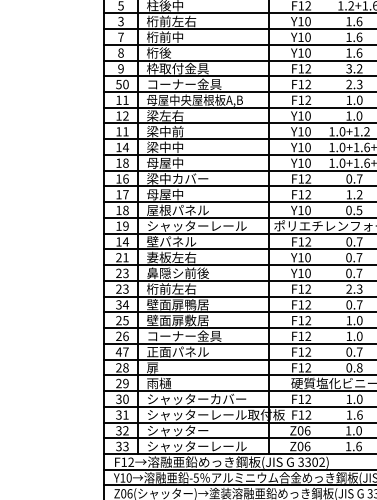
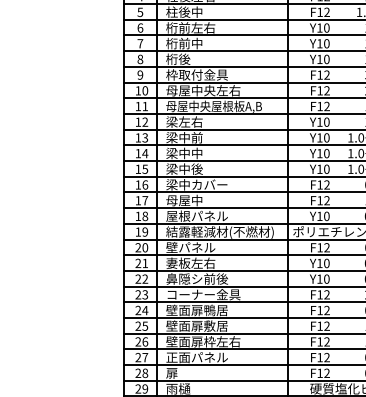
text: (120, 21) -> (139, 27), 3 -> 6
text: (118, 84) -> (137, 90), 50 -> 10
text: (184, 84) -> (203, 90), コーナー金具 -> 母屋中央左右
text: (125, 131) -> (144, 137), 11 -> 13
text: (125, 162) -> (144, 168), 18 -> 15
text: (165, 162) -> (184, 168), 母屋中 -> 梁中後
text: (200, 226) -> (219, 232), シャッターレール -> 結露軽減材(不燃材)
text: (122, 241) -> (141, 247), 14 -> 20
text: (125, 274) -> (144, 280), 23 -> 22
text: (184, 288) -> (203, 294), 桁前左右 -> コーナー金具
text: (118, 305) -> (137, 311), 34 -> 24
text: (184, 335) -> (203, 341), コーナー金具 -> 壁面扉枠左右
text: (118, 351) -> (137, 357), 47 -> 27

